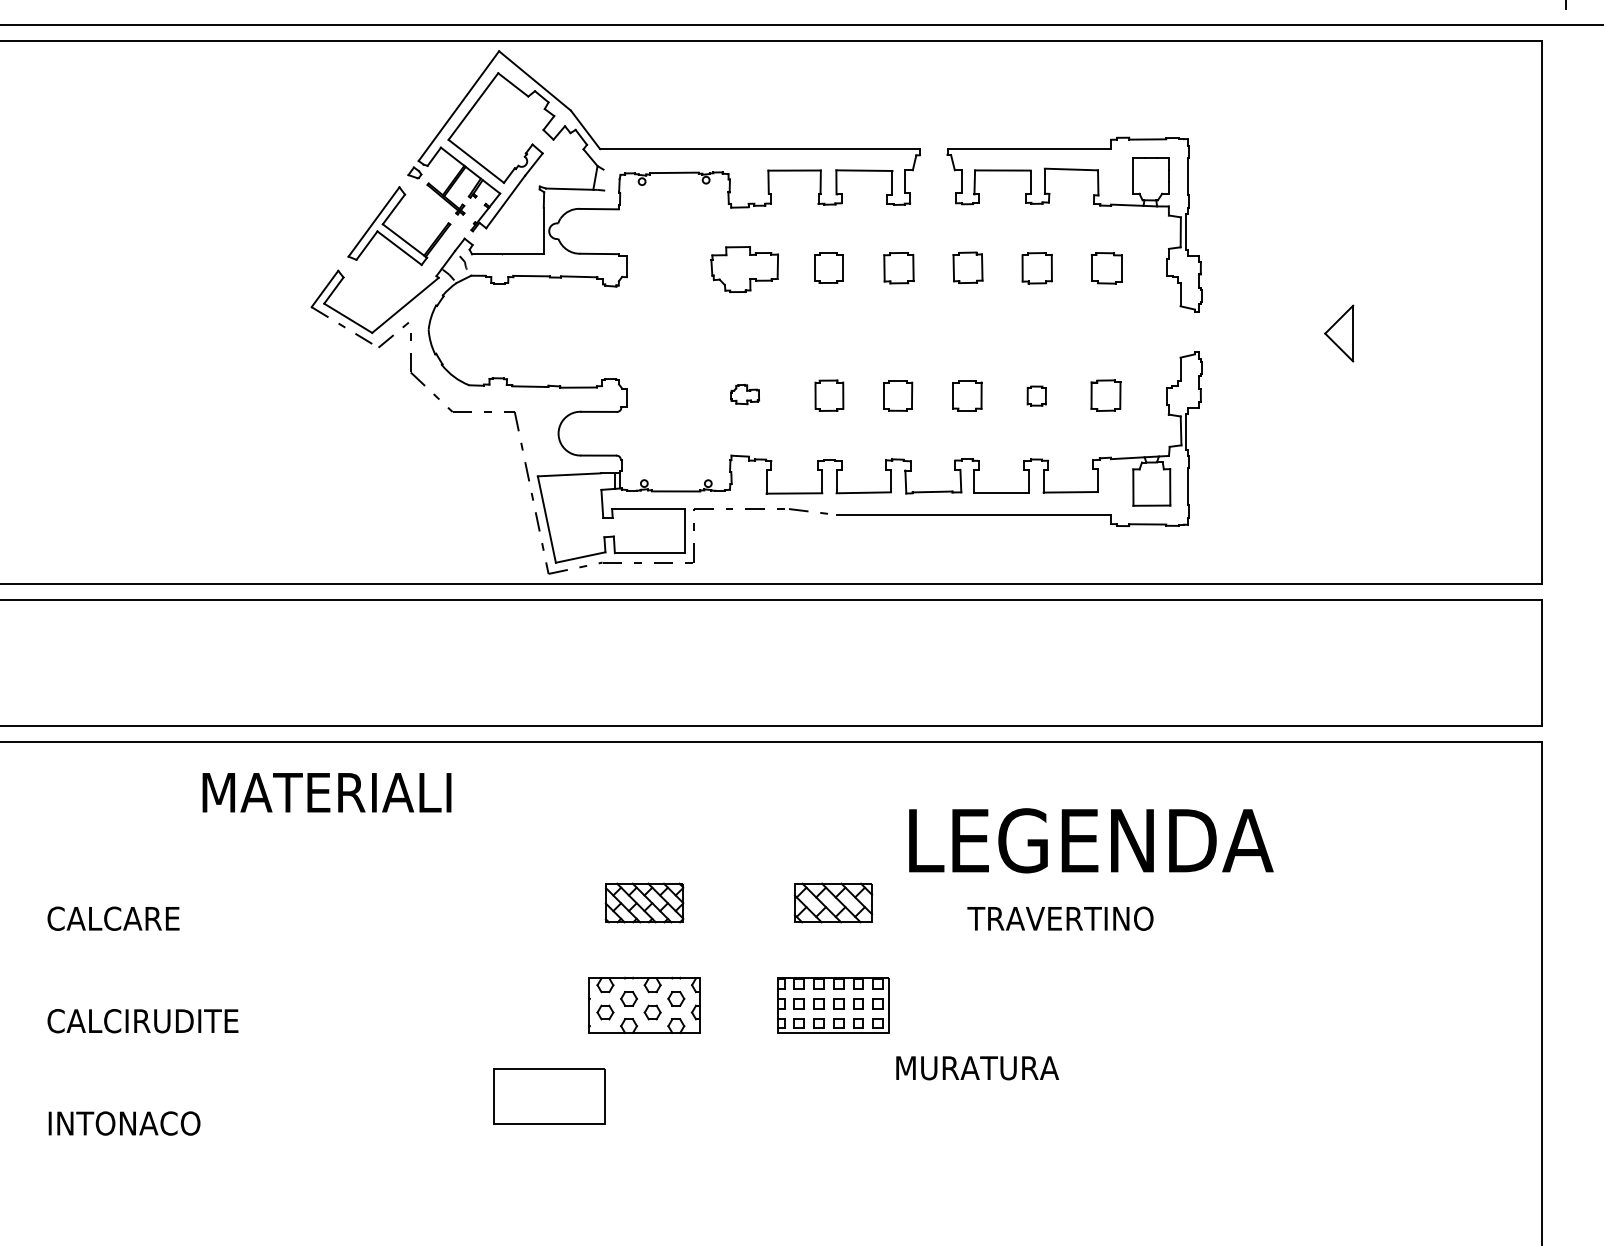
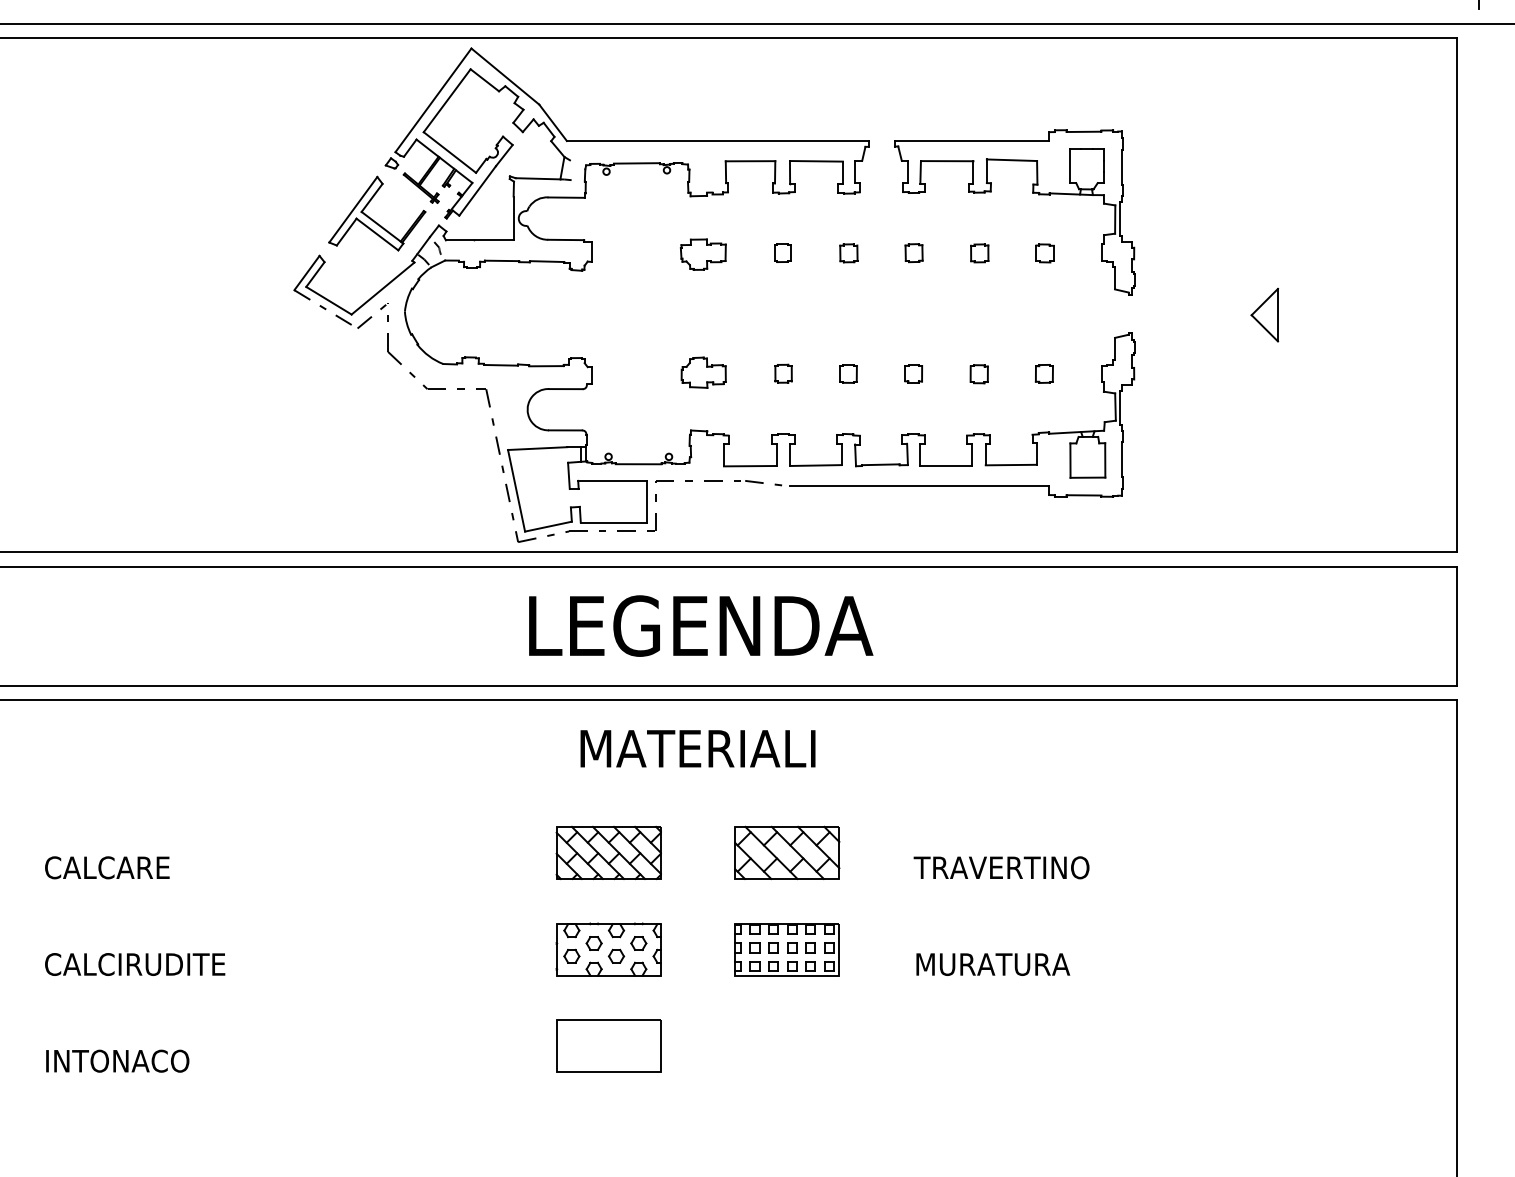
part: (828, 267) -> (782, 252), size x0.62
part: (898, 267) -> (848, 252), size x0.62
part: (967, 267) -> (913, 252), size x0.62
part: (1037, 267) -> (979, 252), size x0.62
part: (1106, 267) -> (1045, 252), size x0.62
part: (744, 269) -> (703, 254), size x0.71
part: (744, 394) -> (703, 372), size x1.67
part: (829, 395) -> (783, 373), size x0.62
part: (898, 395) -> (848, 373), size x0.62
part: (967, 395) -> (913, 373), size x0.62
part: (1105, 395) -> (1044, 373), size x0.62
text: (326, 792) -> (697, 748), moved
text: (1091, 840) -> (701, 625), moved
part: (644, 902) -> (608, 852), size x1.43
part: (833, 902) -> (787, 852), size x1.43
text: (977, 1068) -> (993, 964), moved
part: (549, 1096) -> (608, 1046), moved

